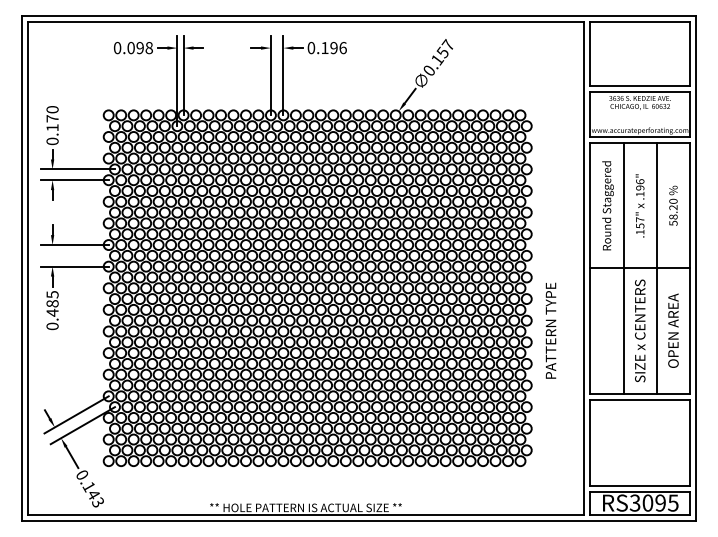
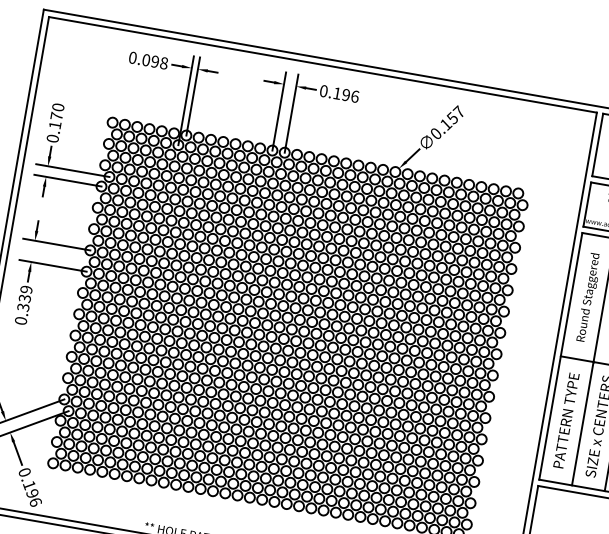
text: (52, 303) -> (24, 298), 0.485 -> 0.339
text: (550, 330) -> (566, 420), moved
text: (95, 498) -> (33, 497), 0.143 -> 0.196

